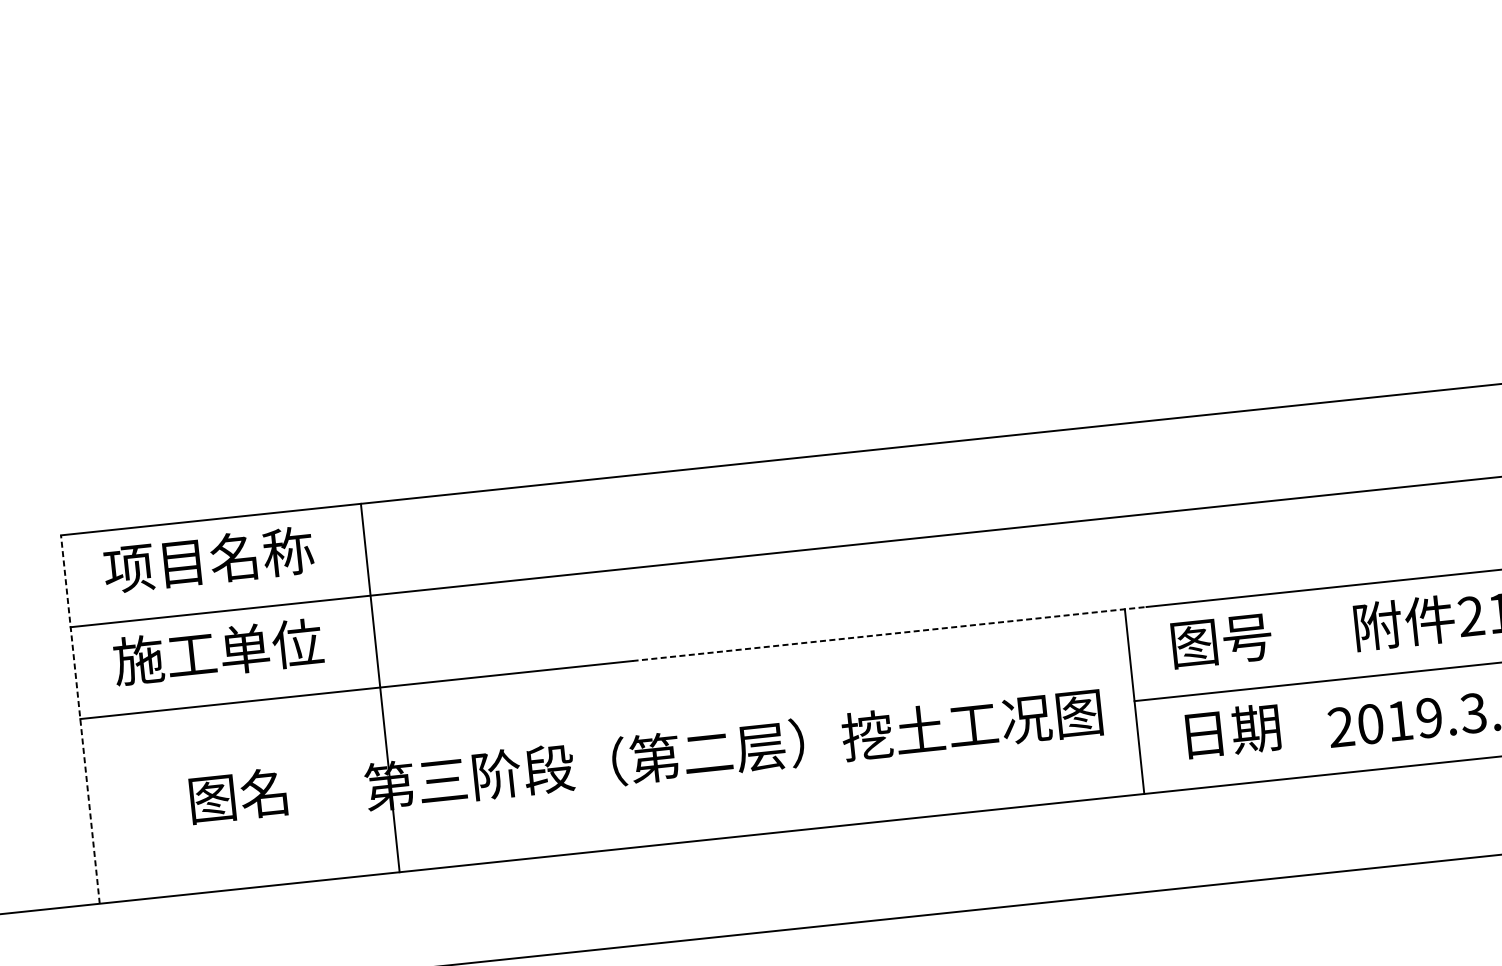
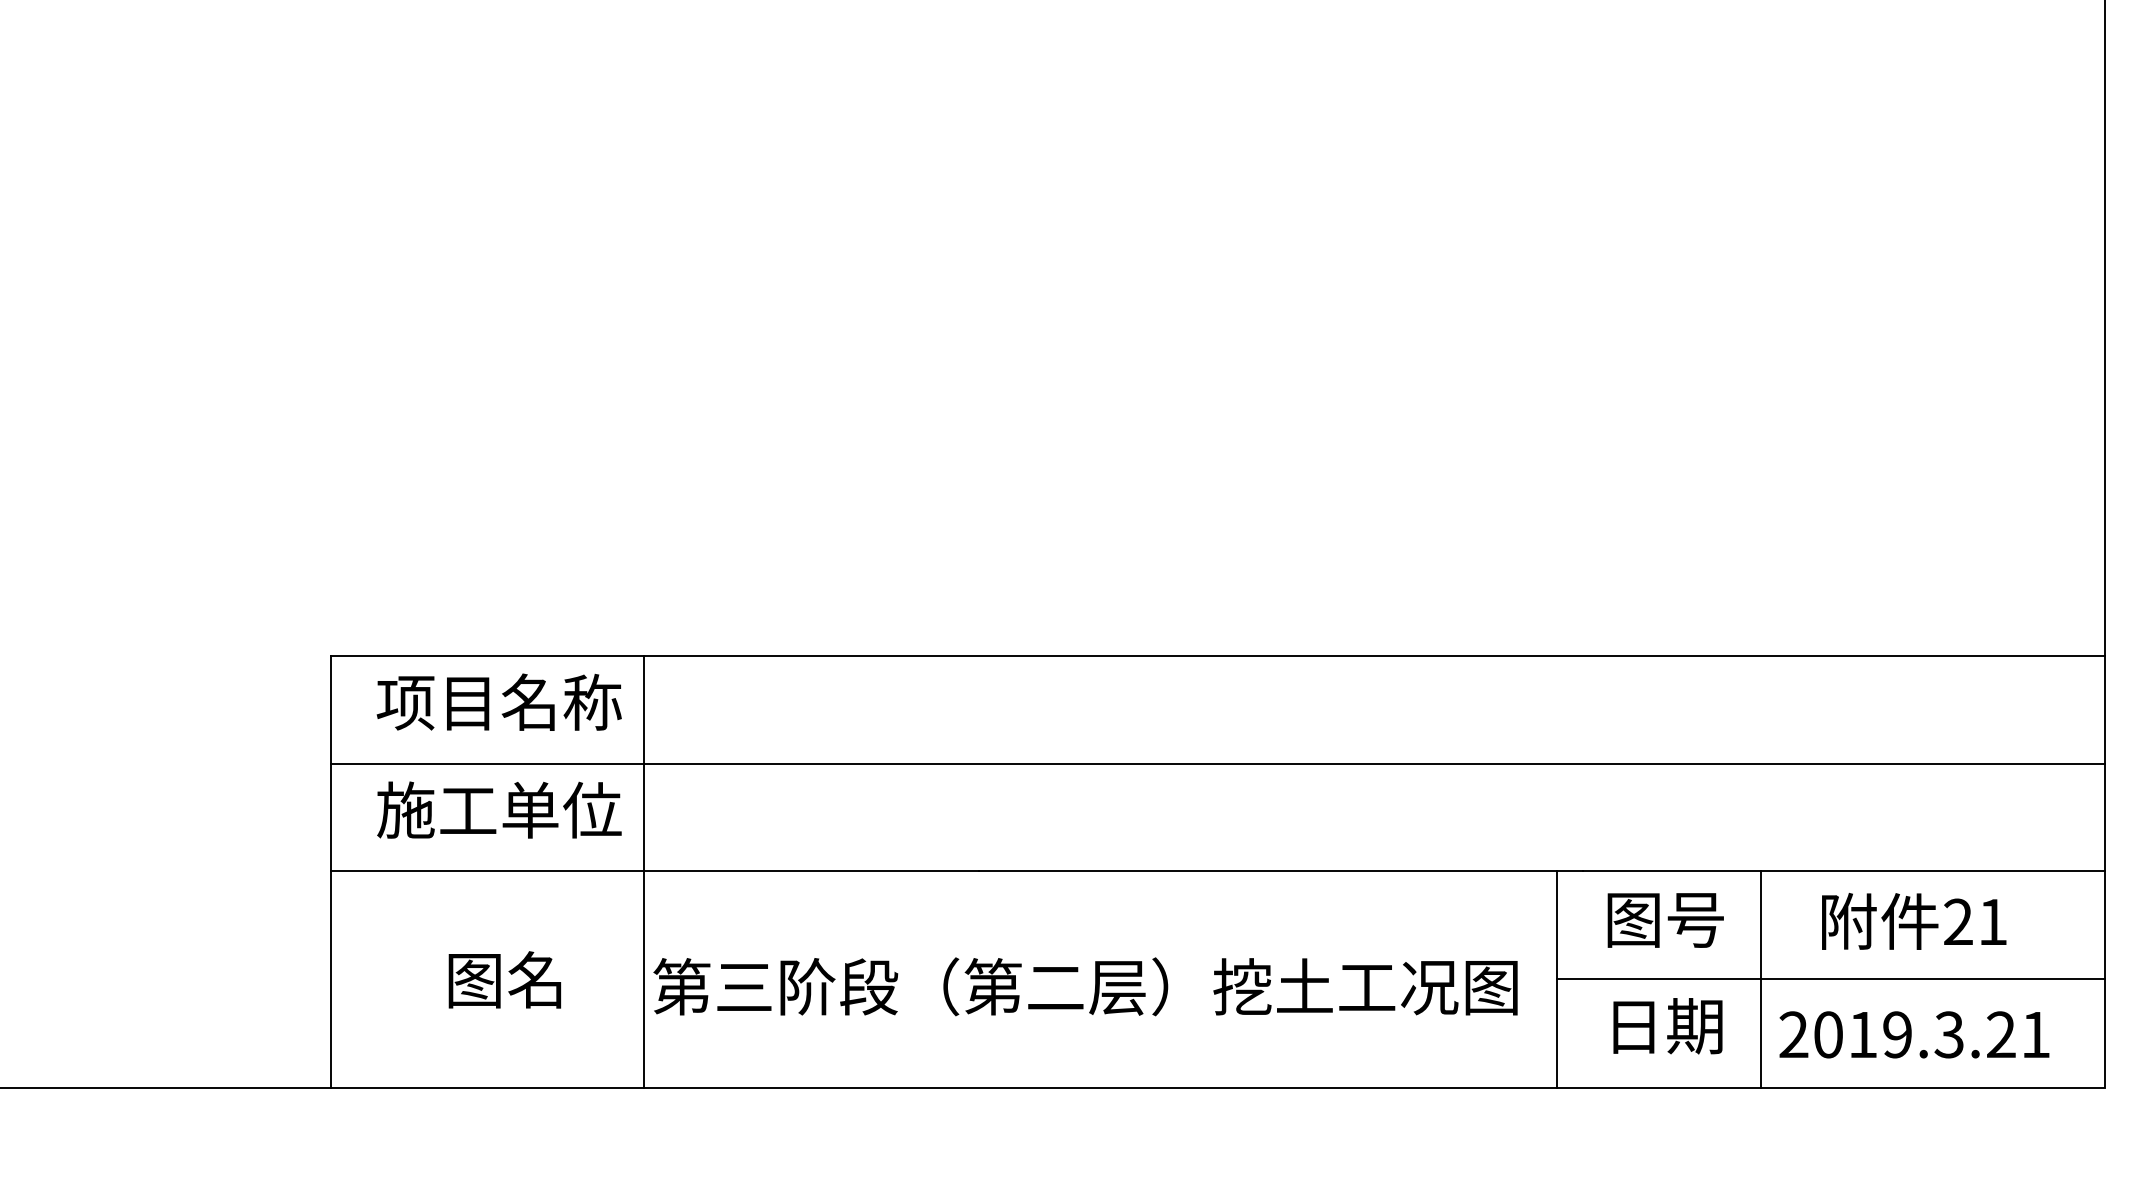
line: (889, 634) -> (1280, 871), dashed -> solid
line: (1307, 683) -> (1760, 979), added
line: (379, 687) -> (643, 871), moved
line: (80, 719) -> (330, 871), dashed -> solid

